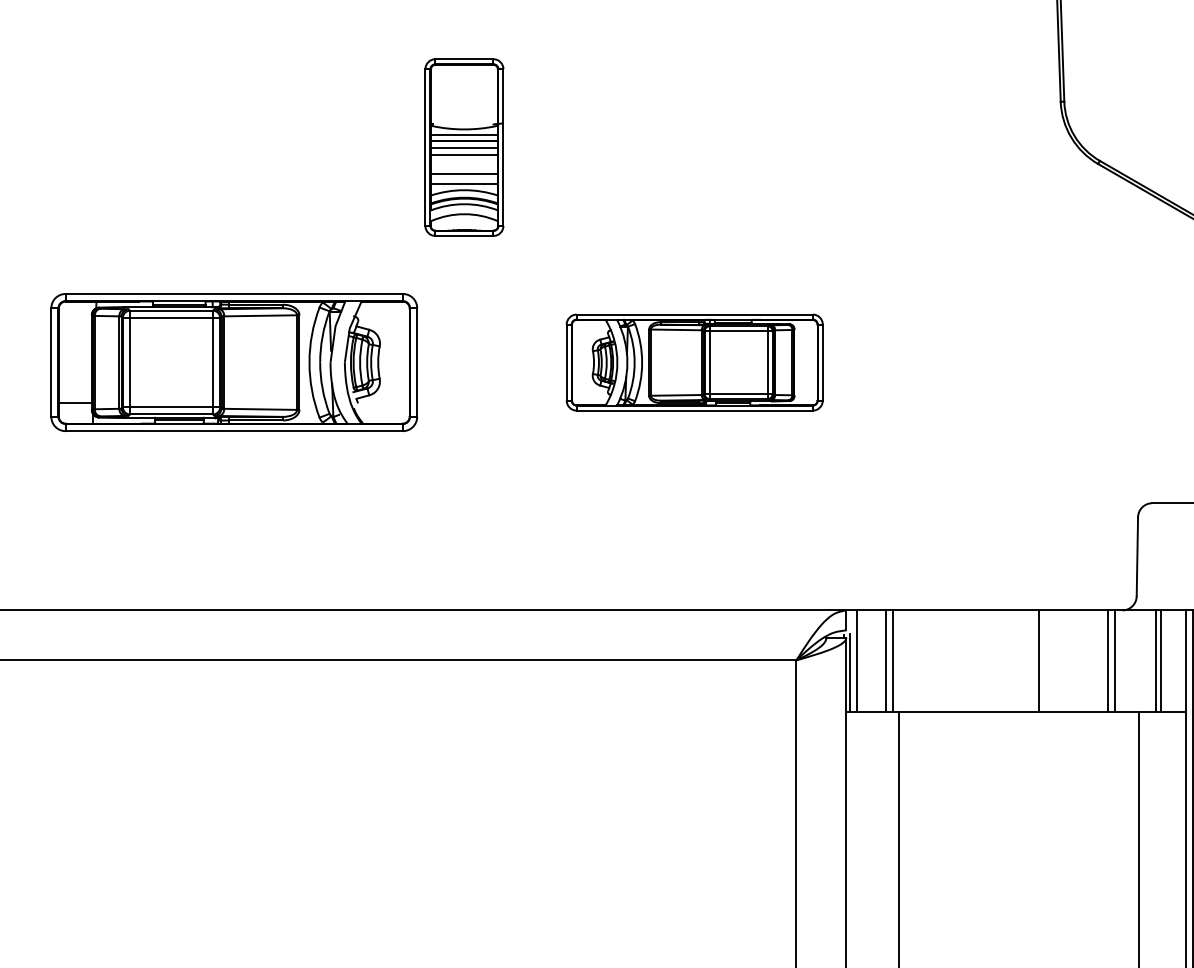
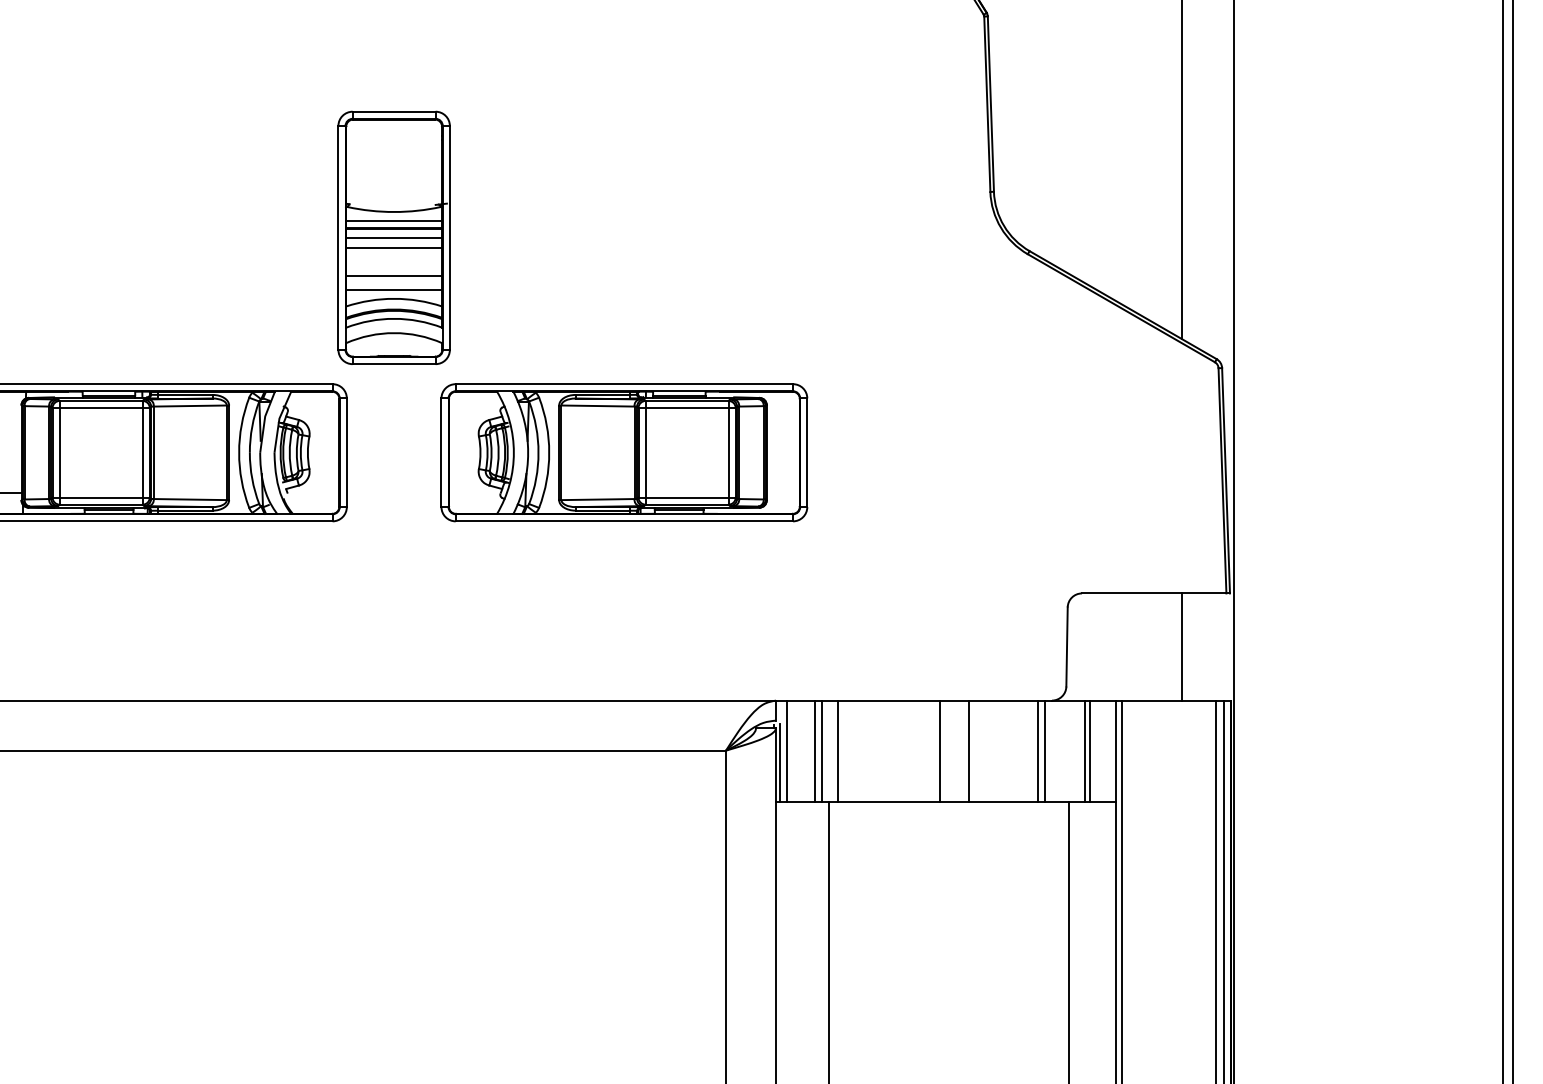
part: (463, 147) -> (393, 237), size x1.43
part: (694, 362) -> (624, 452), size x1.43
line: (907, 660) -> (837, 750), added
line: (1010, 660) -> (940, 750), added

